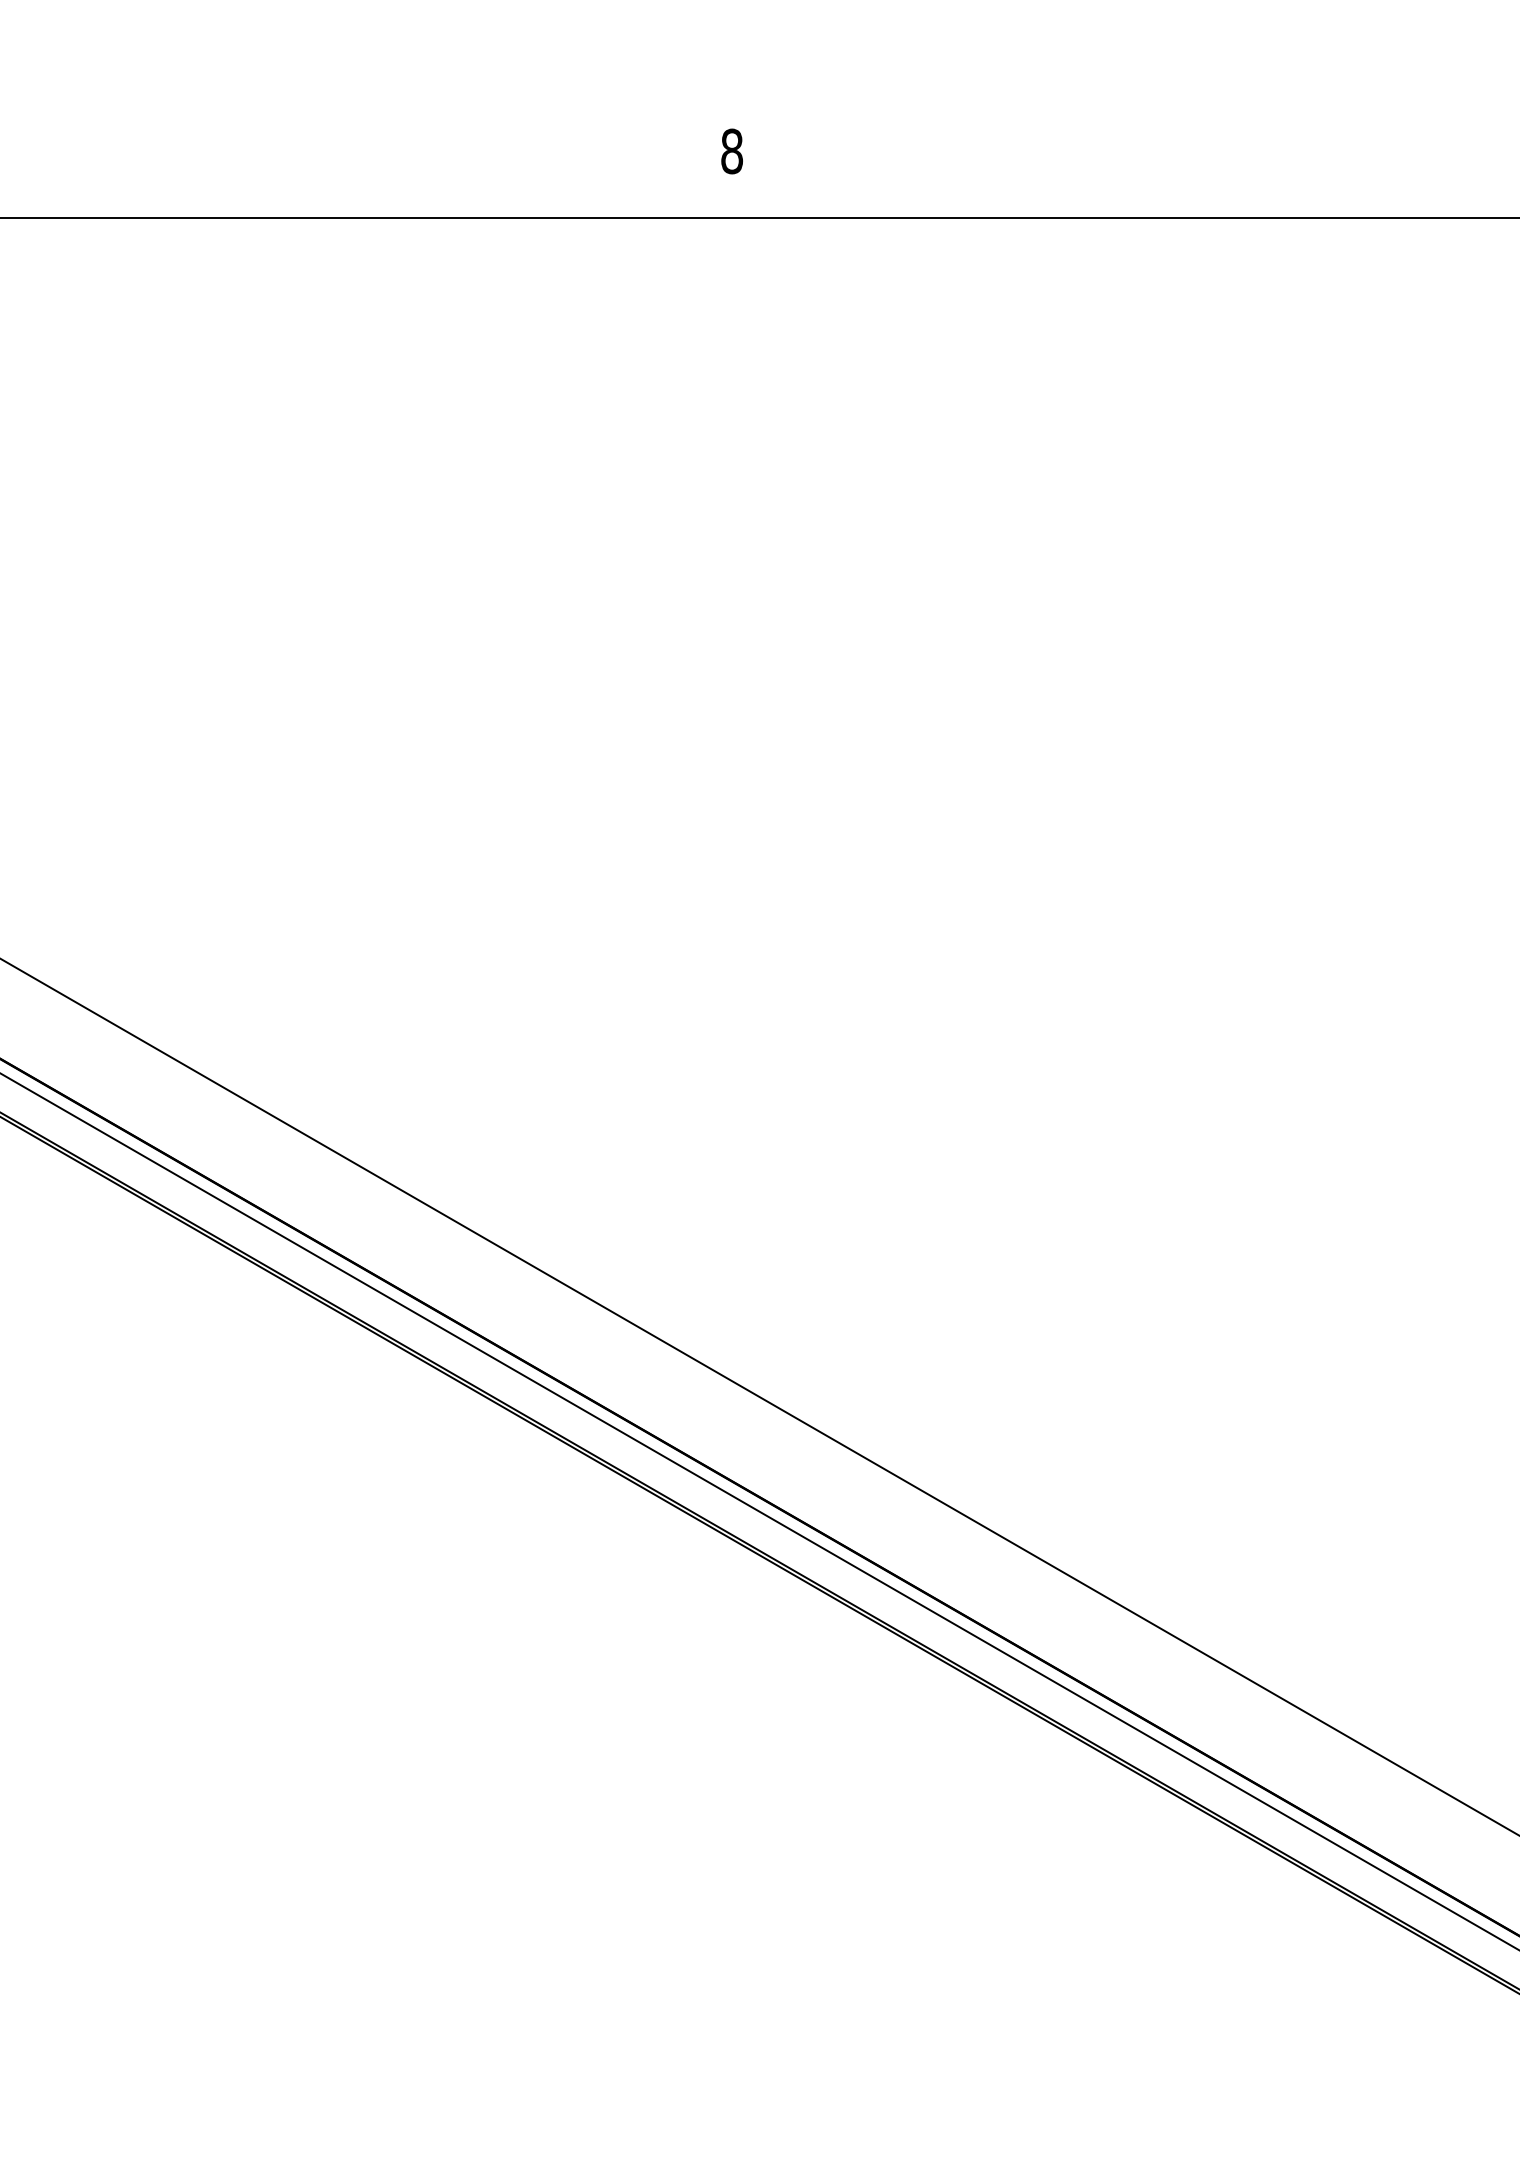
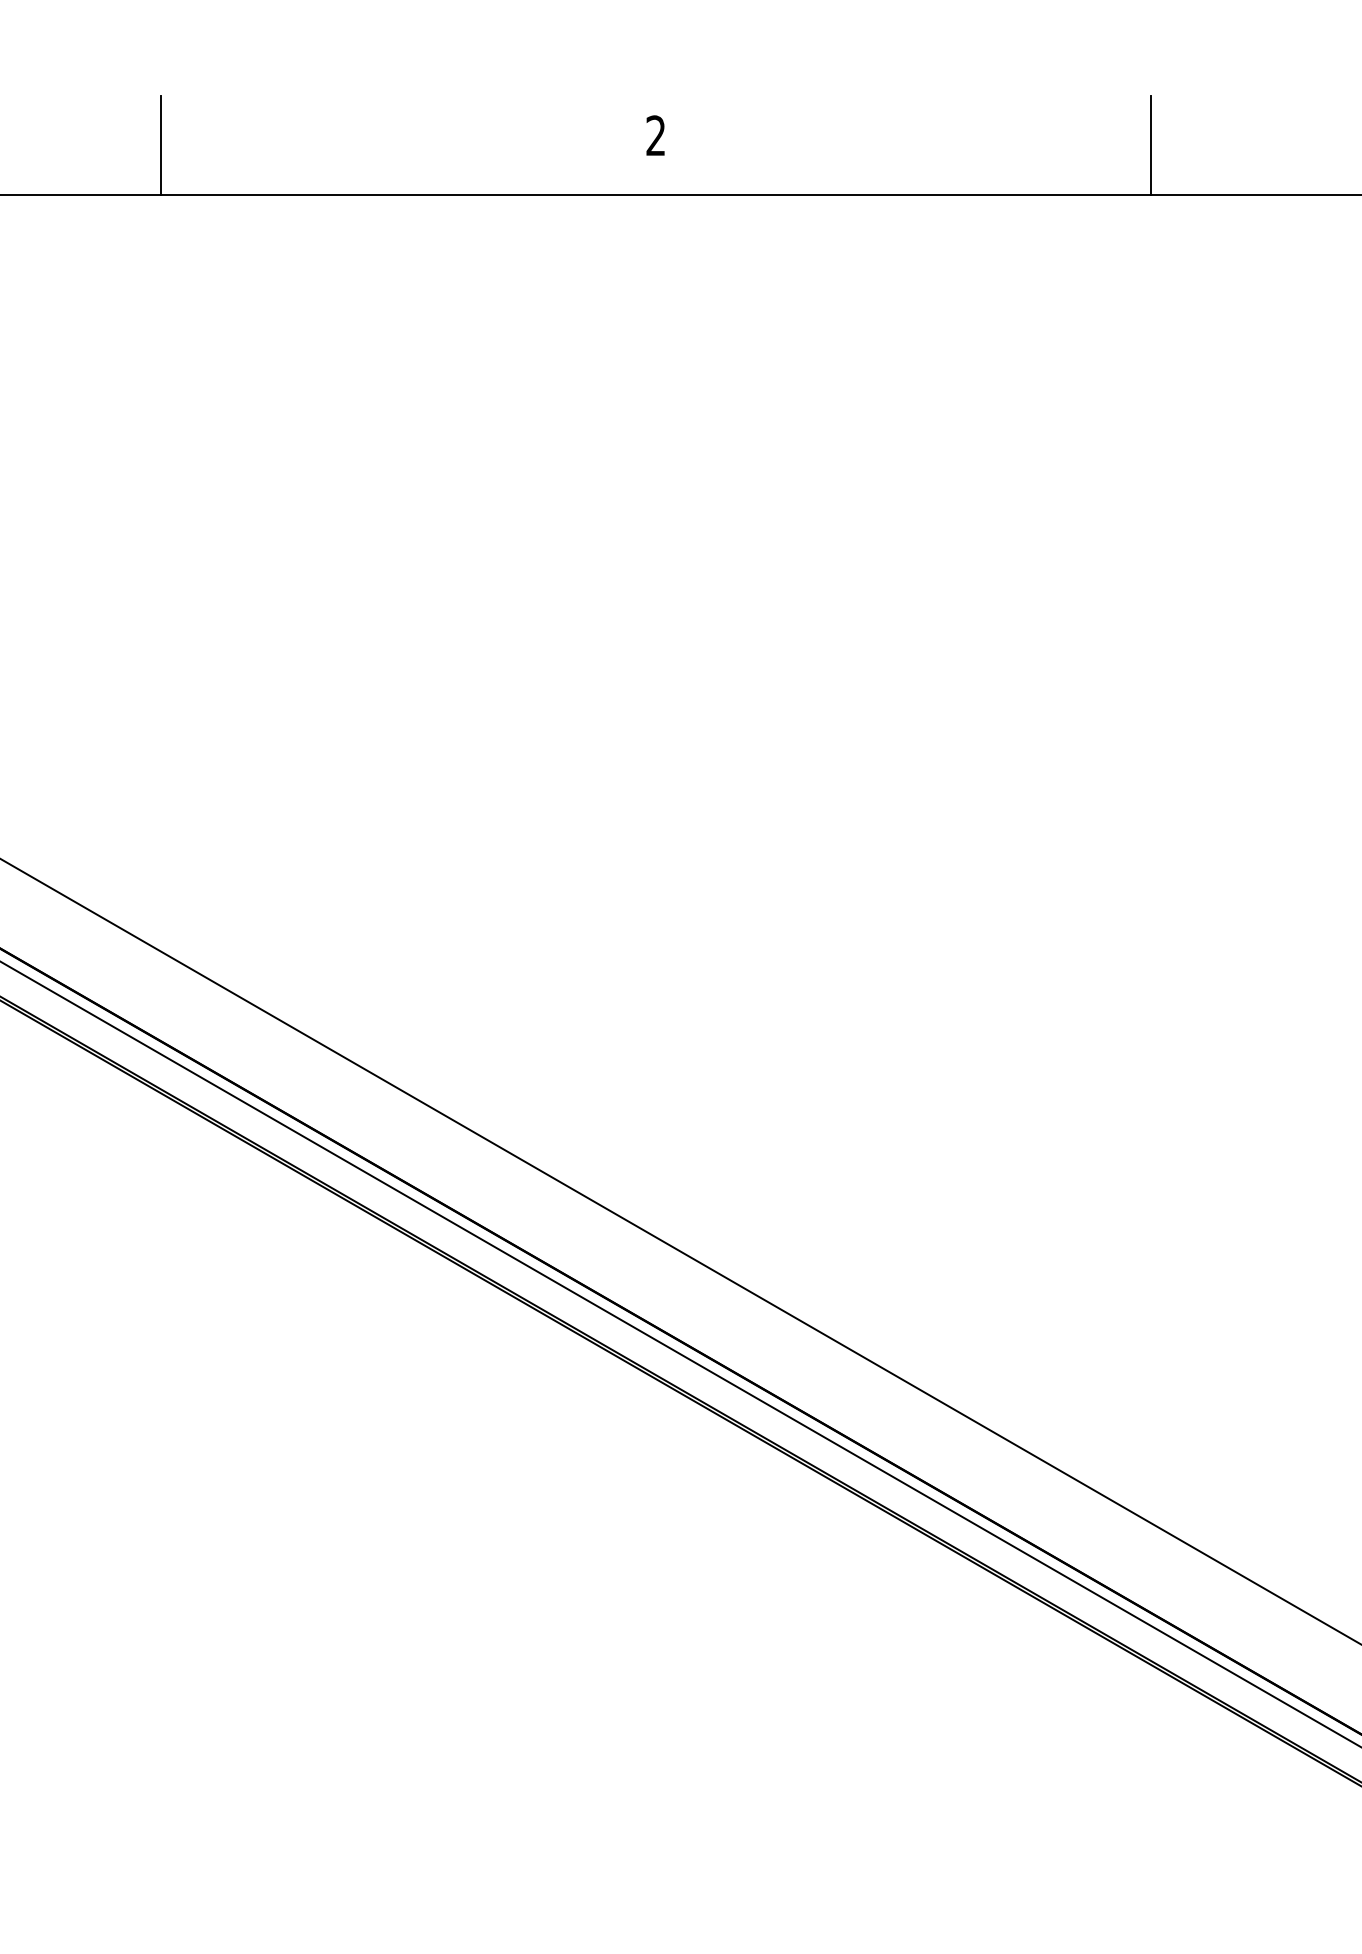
text: (731, 151) -> (655, 135), 8 -> 2
line: (178, 162) -> (160, 145), added
line: (1285, 162) -> (1151, 145), added

